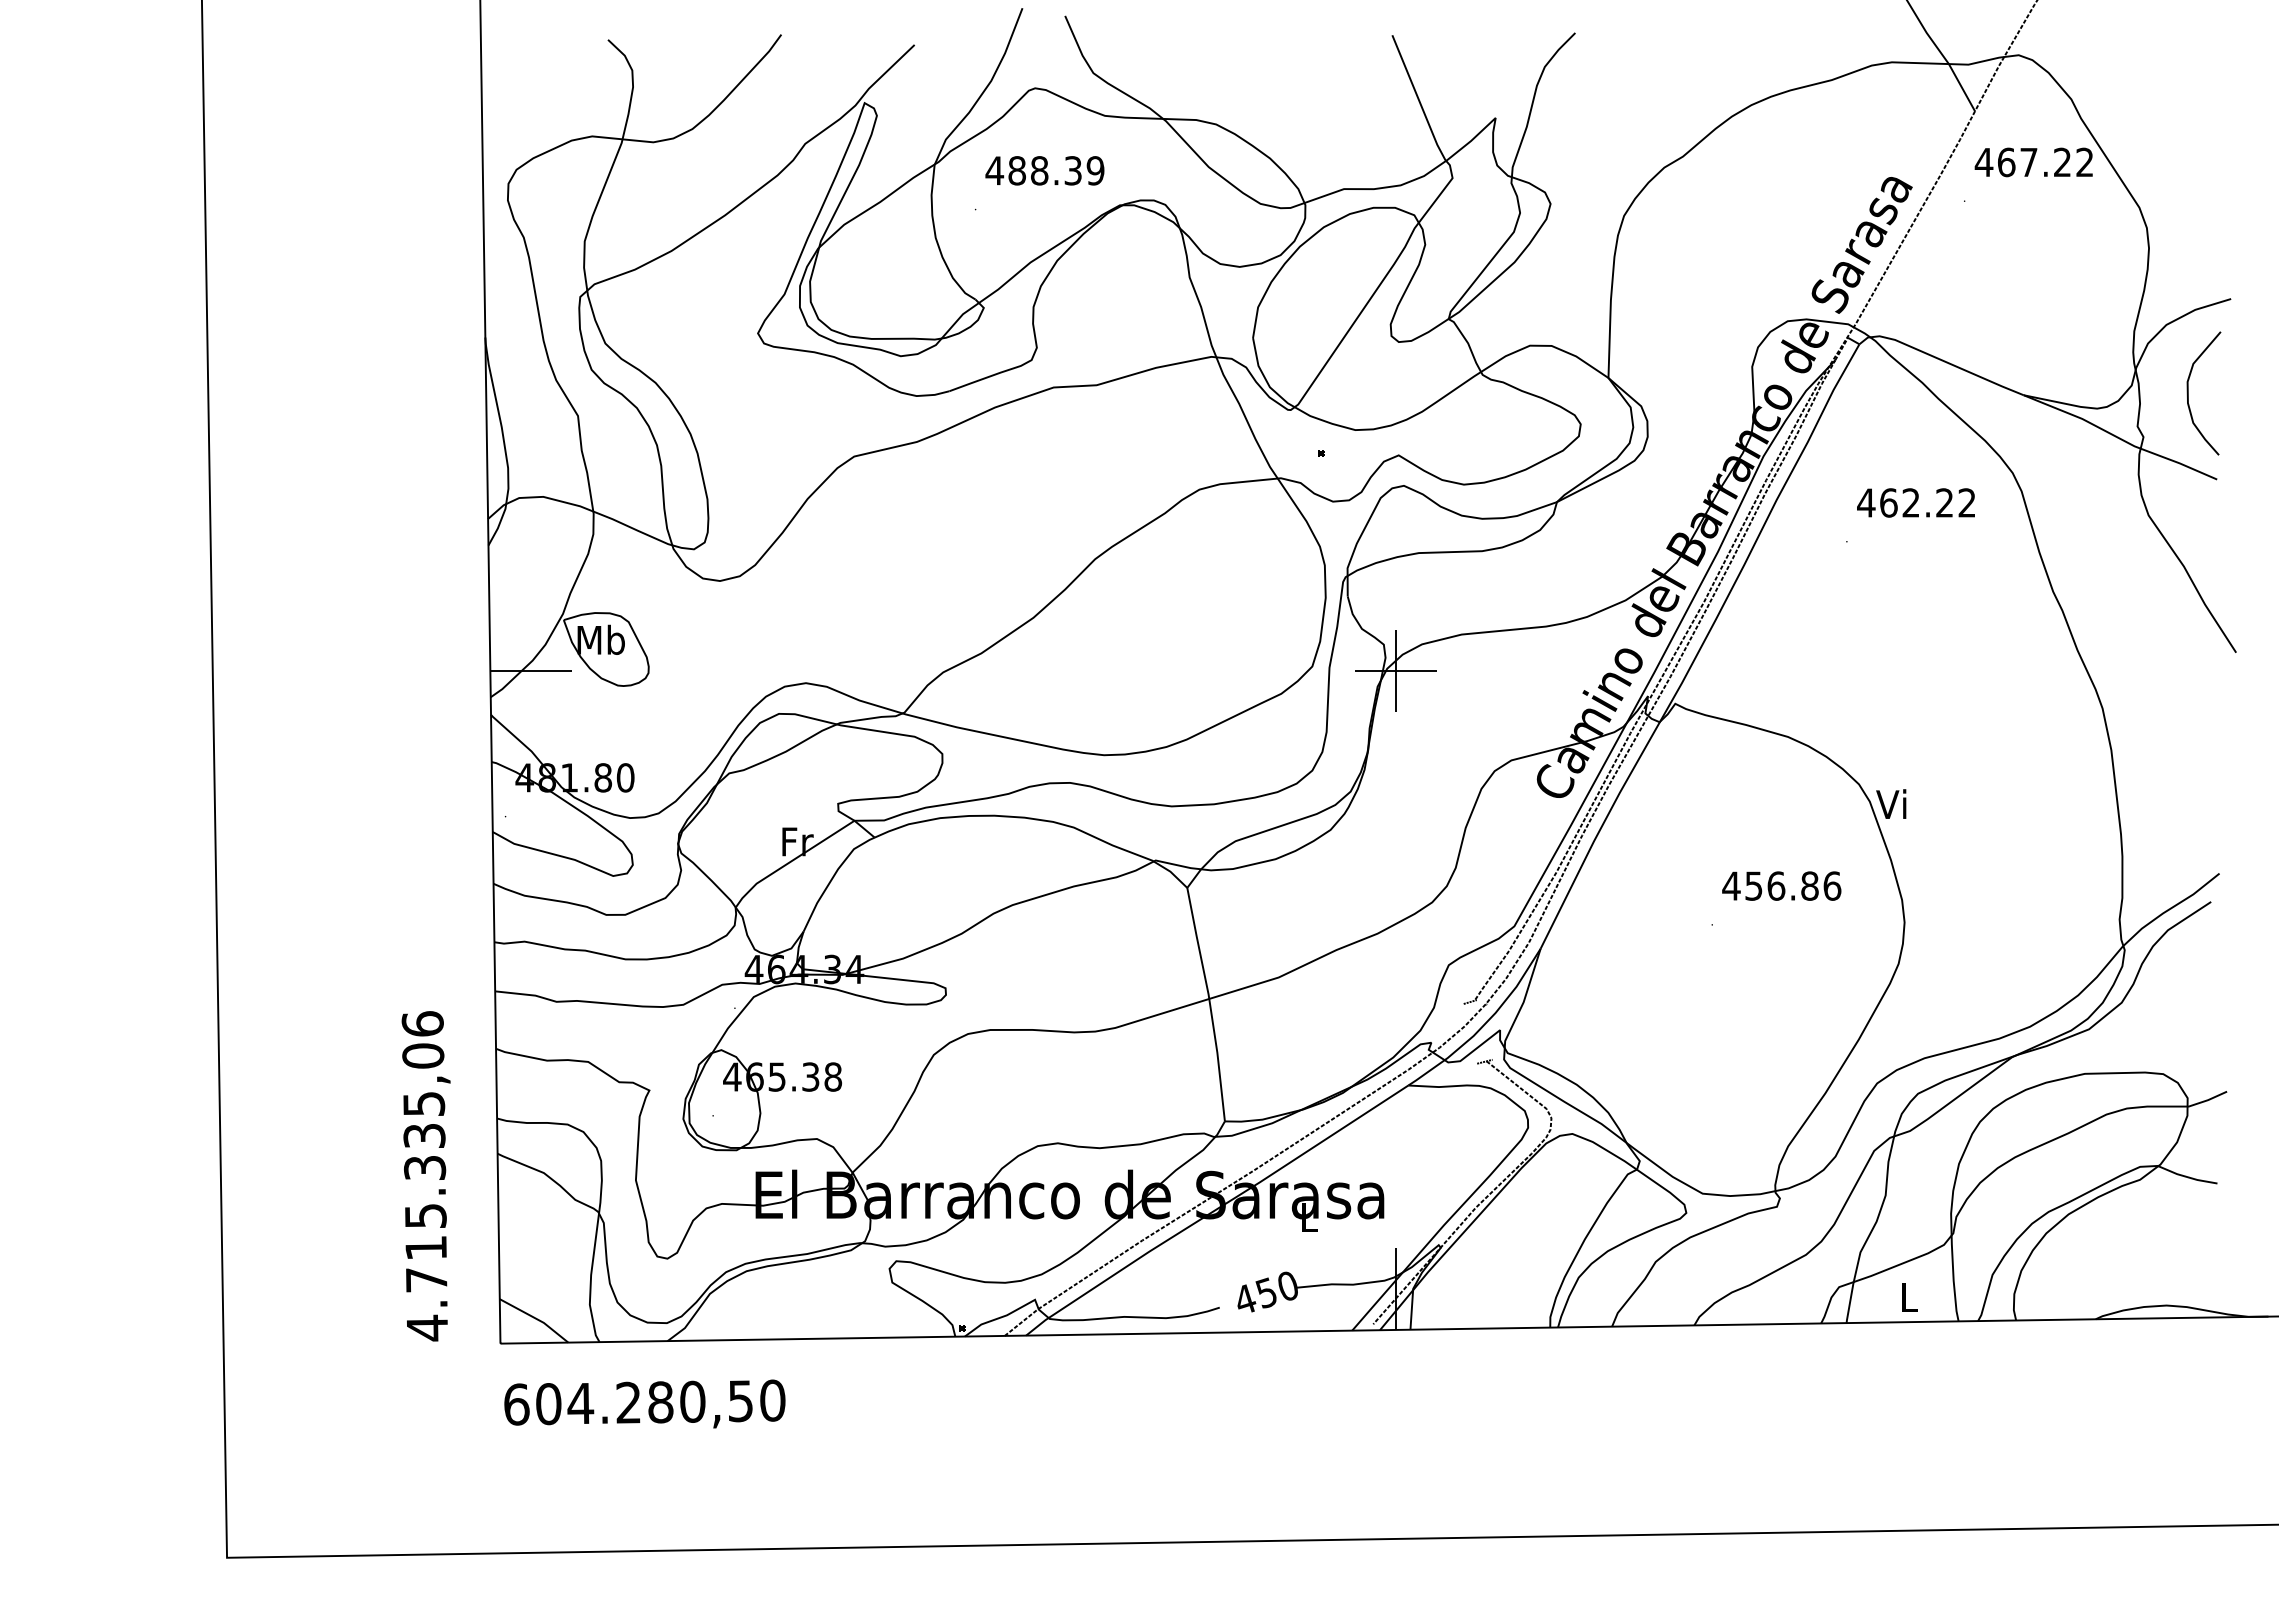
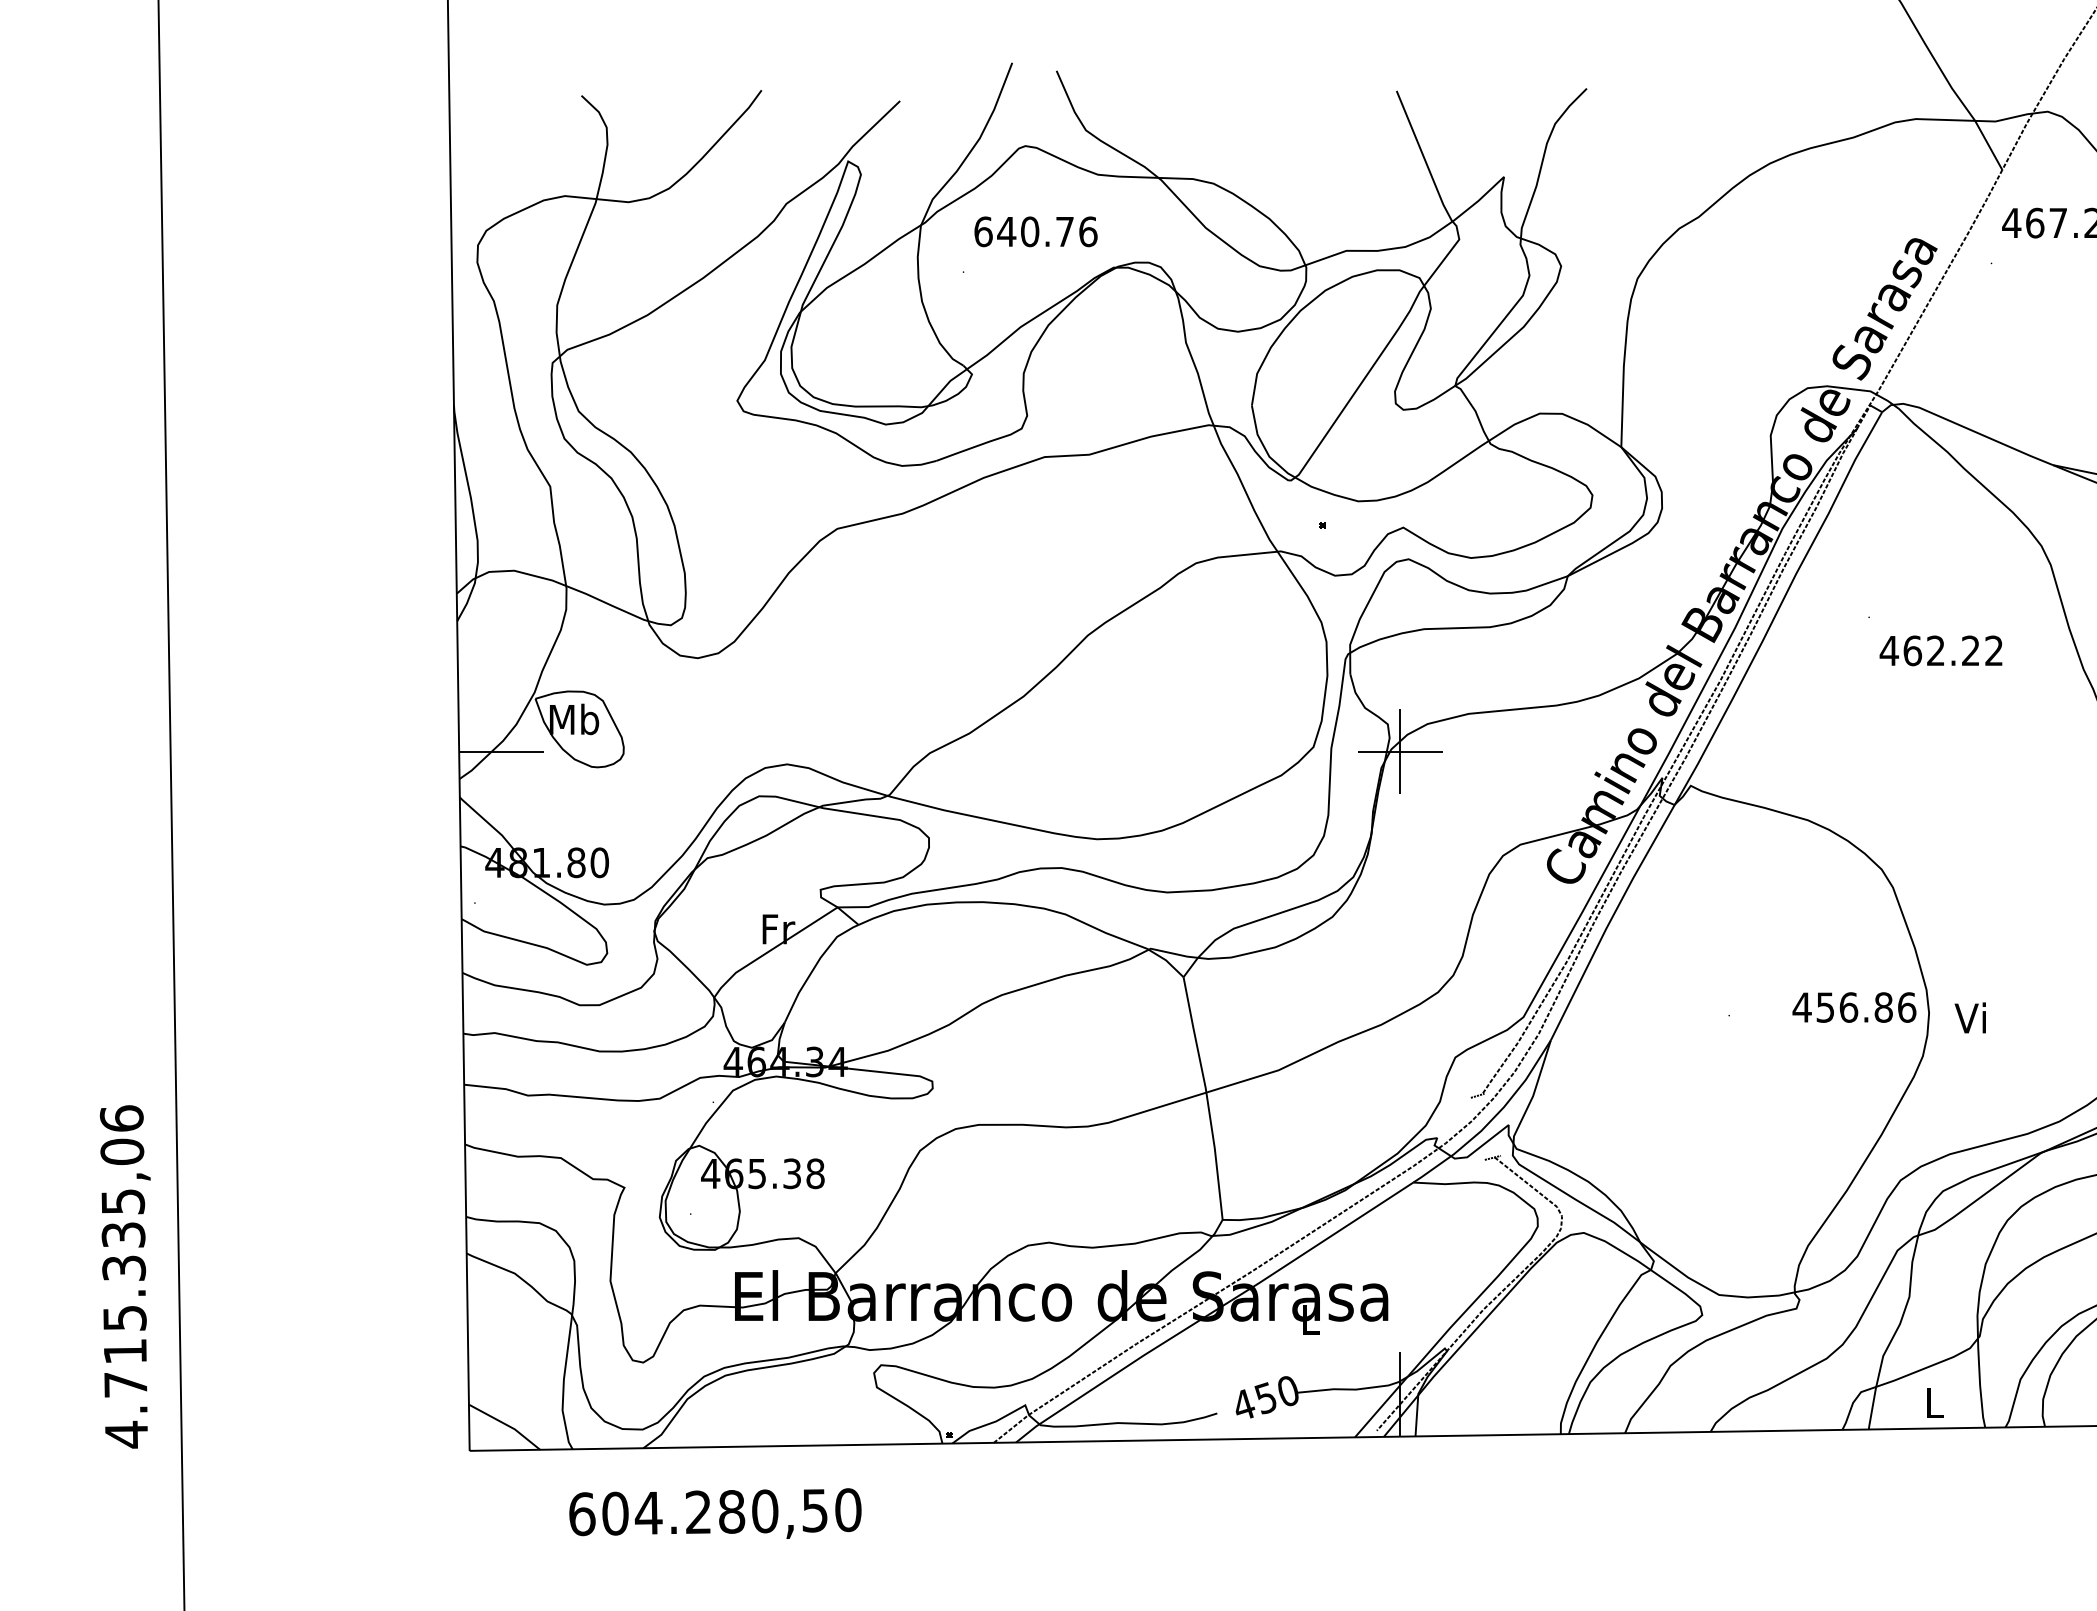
text: (1044, 170) -> (1035, 231), 488.39 -> 640.76
text: (1915, 502) -> (1940, 650), moved
text: (1891, 803) -> (1970, 1017), moved
text: (1781, 885) -> (1854, 1006), moved
text: (425, 1176) -> (124, 1277), moved
text: (644, 1403) -> (714, 1513), moved

